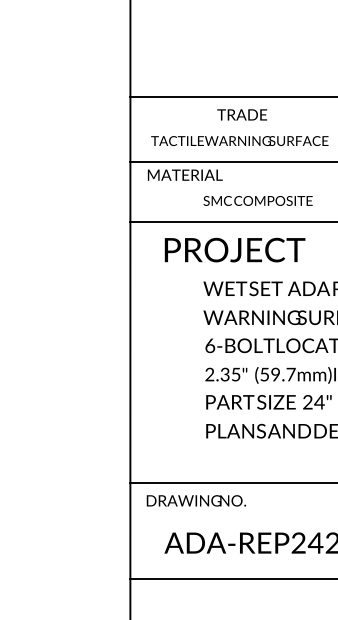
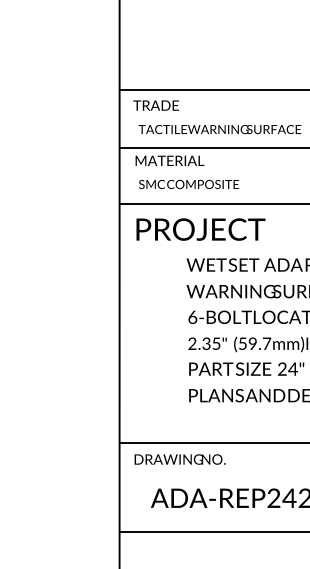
text: (242, 114) -> (156, 105), moved
text: (257, 200) -> (188, 184), moved
text: (234, 249) -> (200, 229), moved

